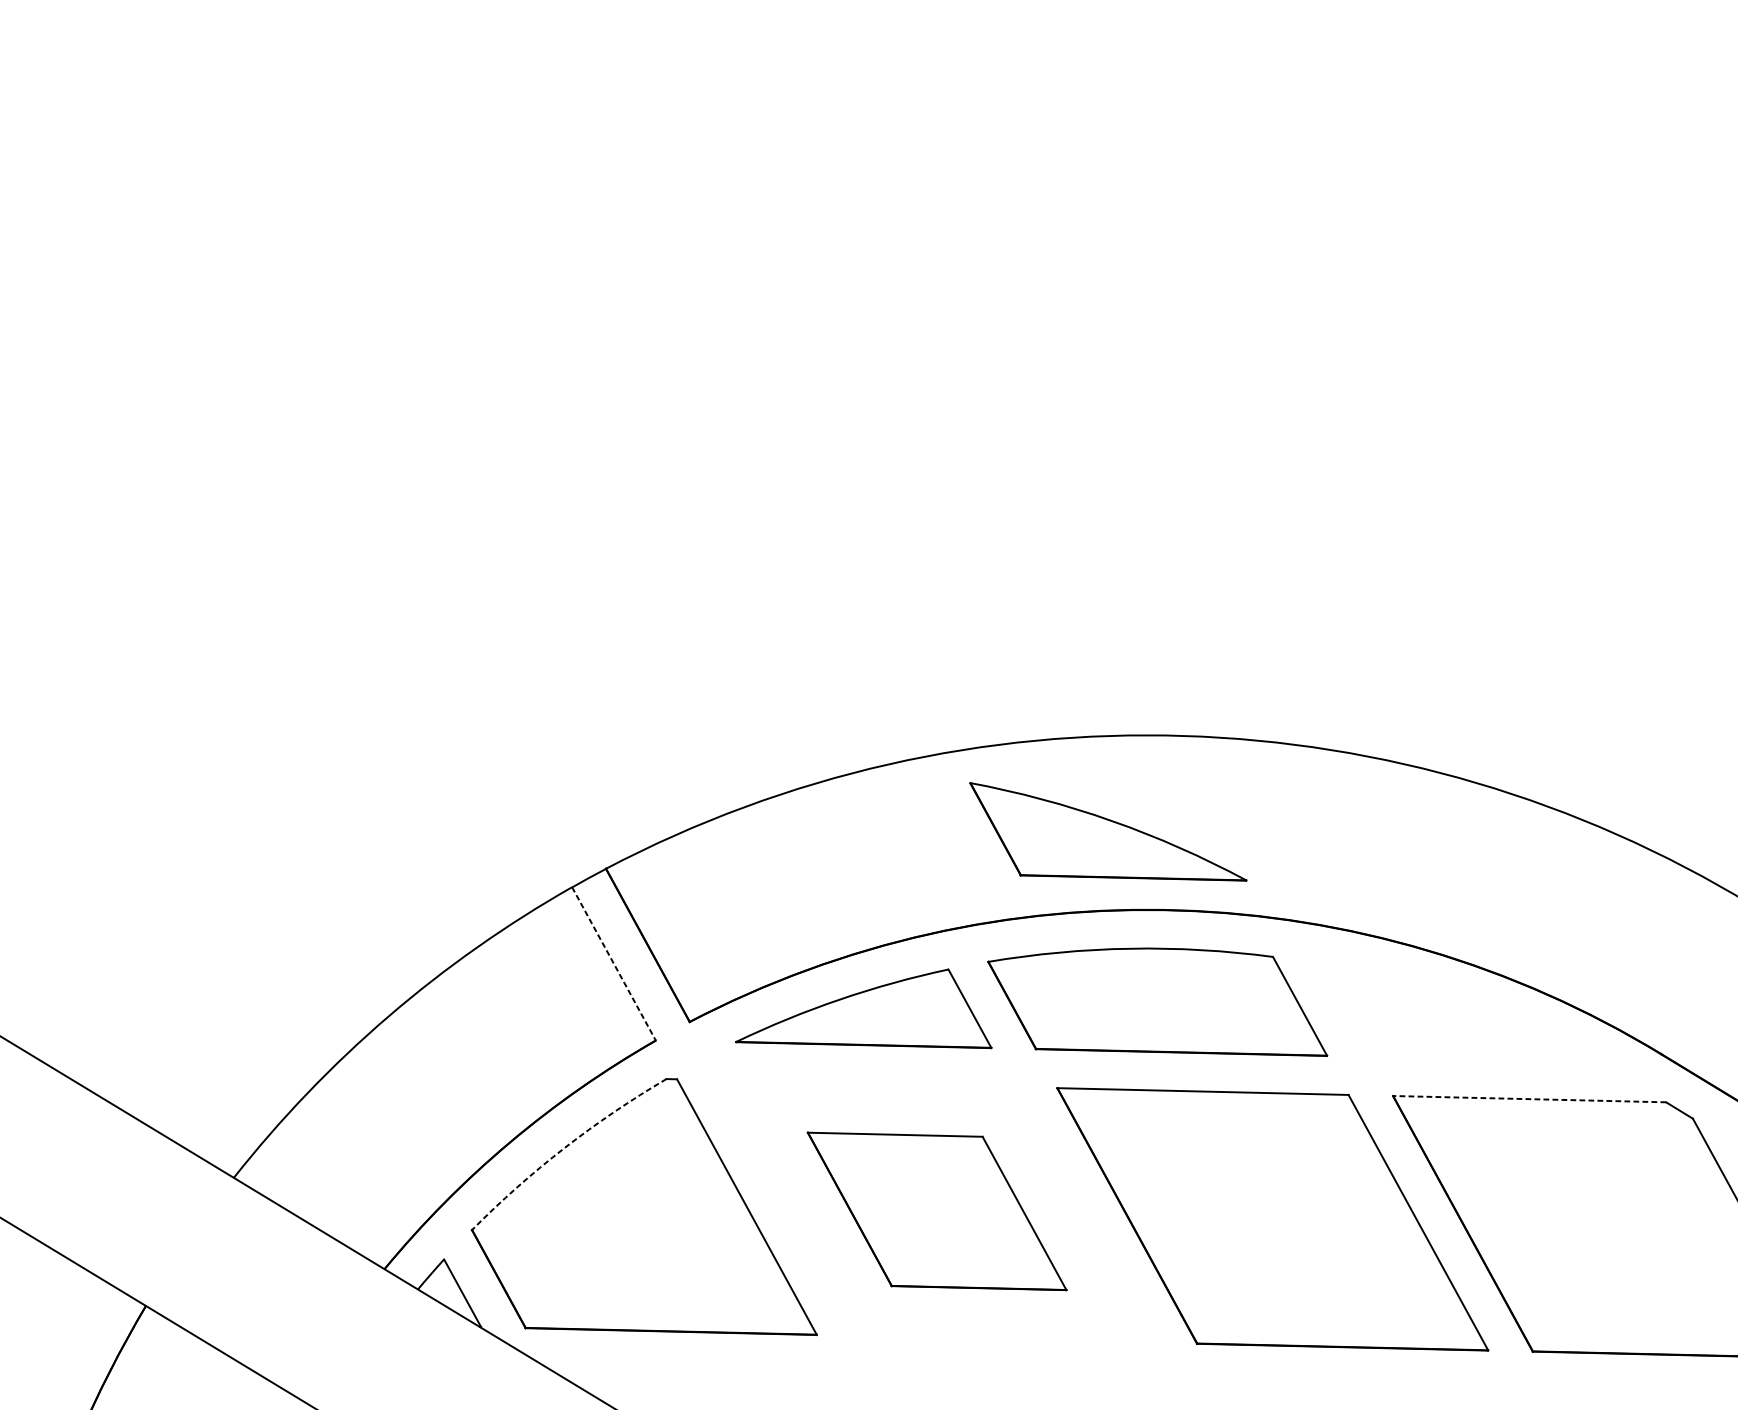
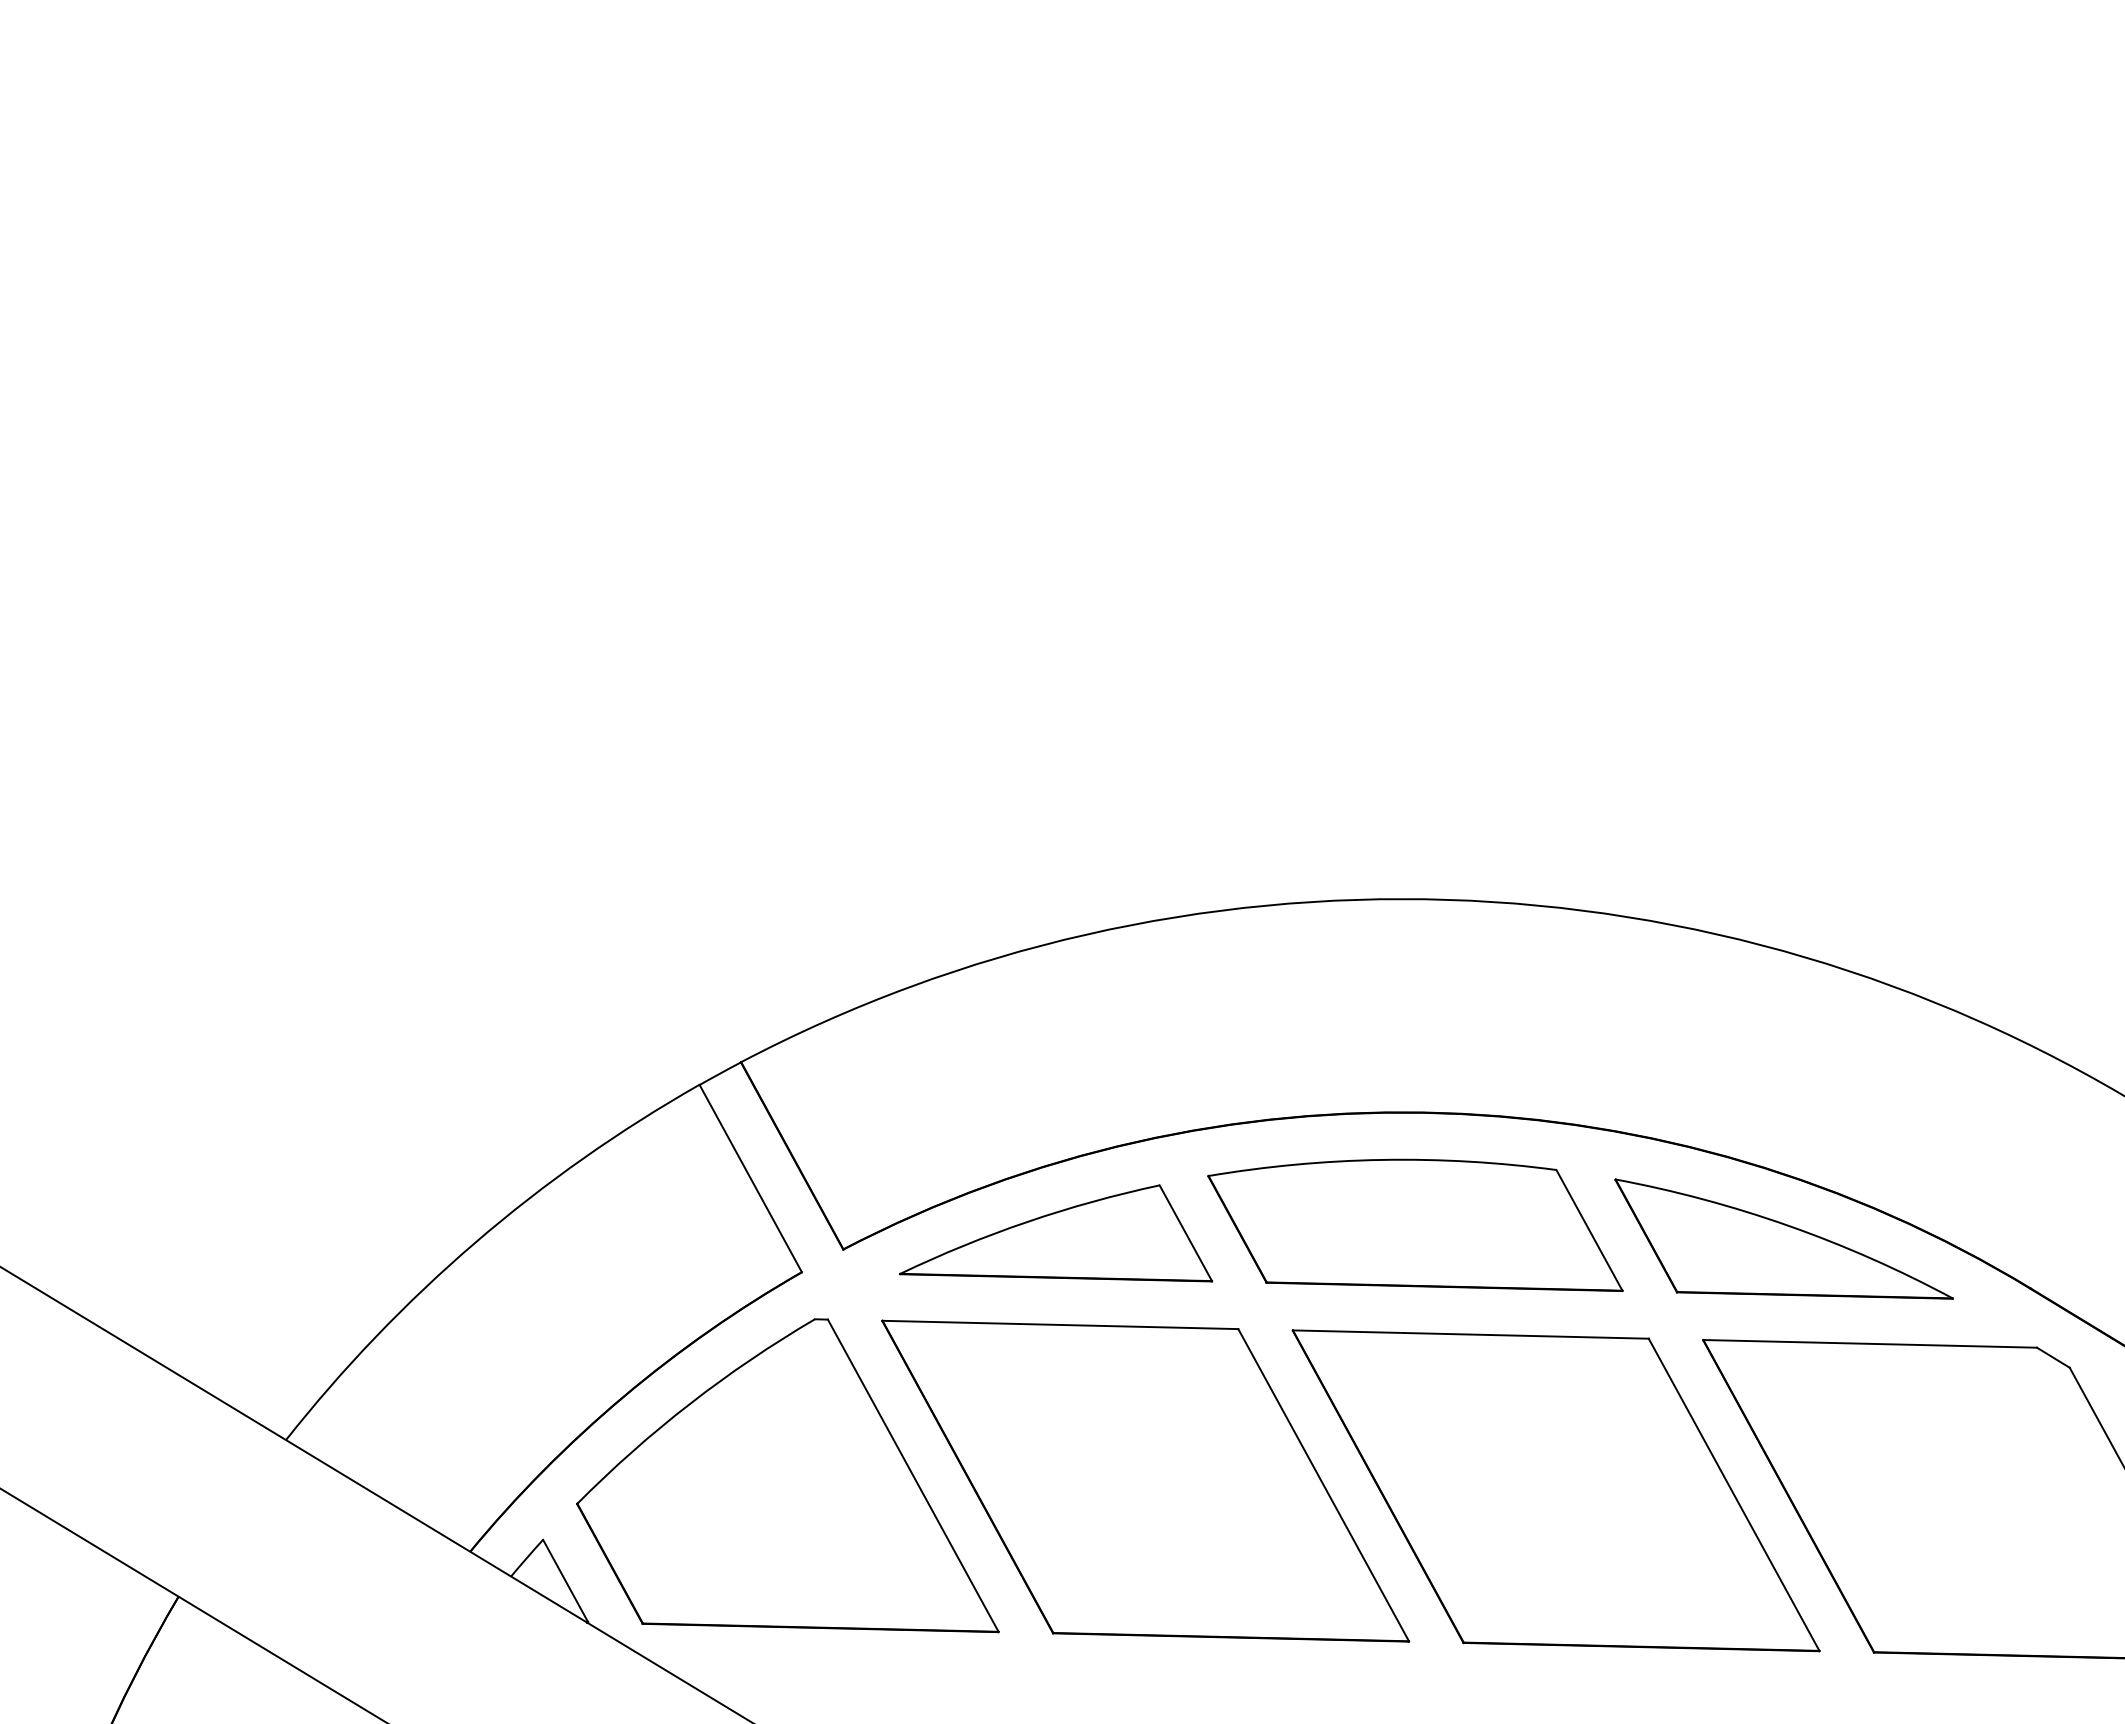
part: (1107, 831) -> (1783, 1238), moved
line: (613, 963) -> (750, 1178), dashed -> solid
line: (1529, 1098) -> (1870, 1343), dashed -> solid
arc: (564, 1147) -> (690, 1403), dashed -> solid
part: (936, 1210) -> (1145, 1480), size x1.67

